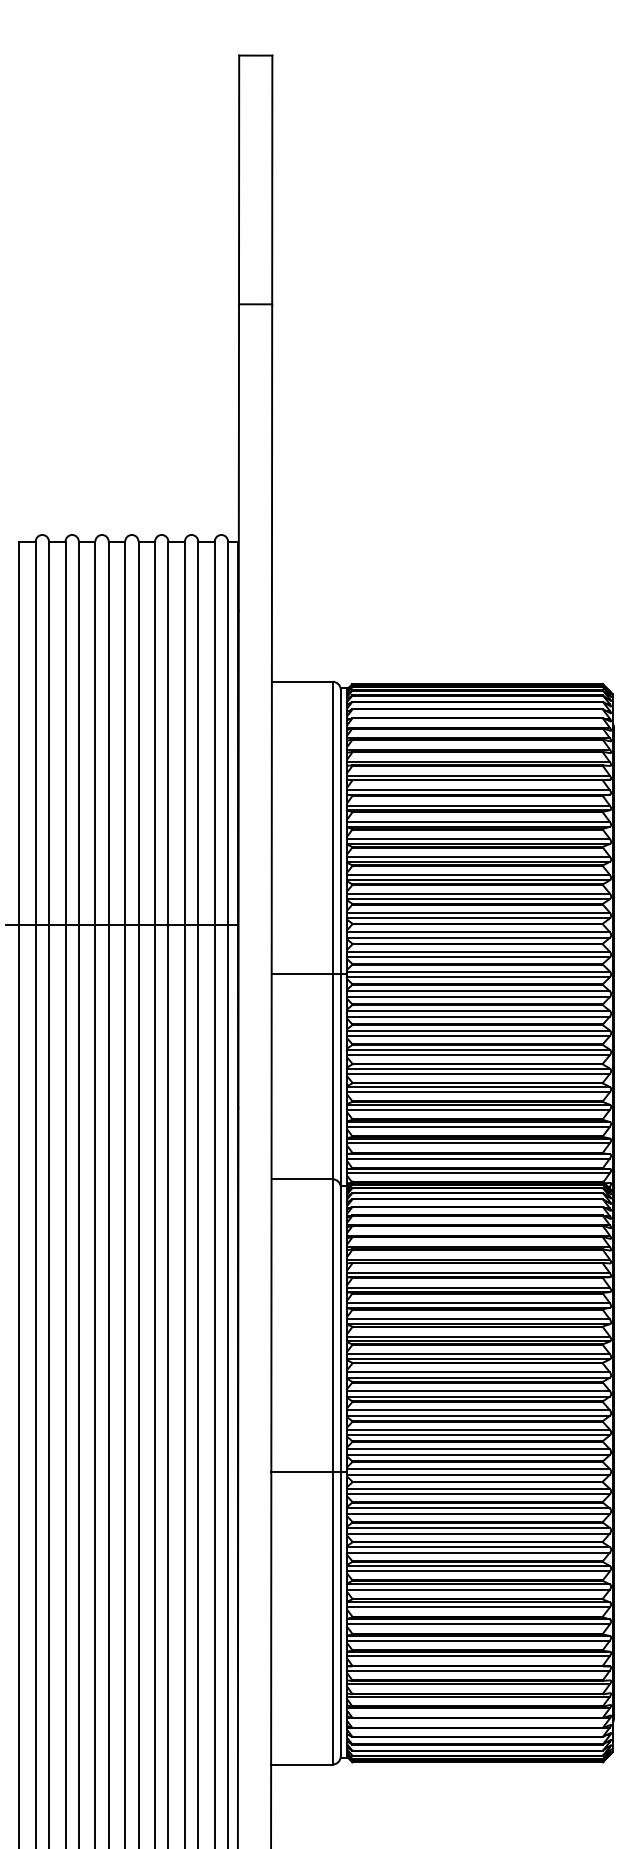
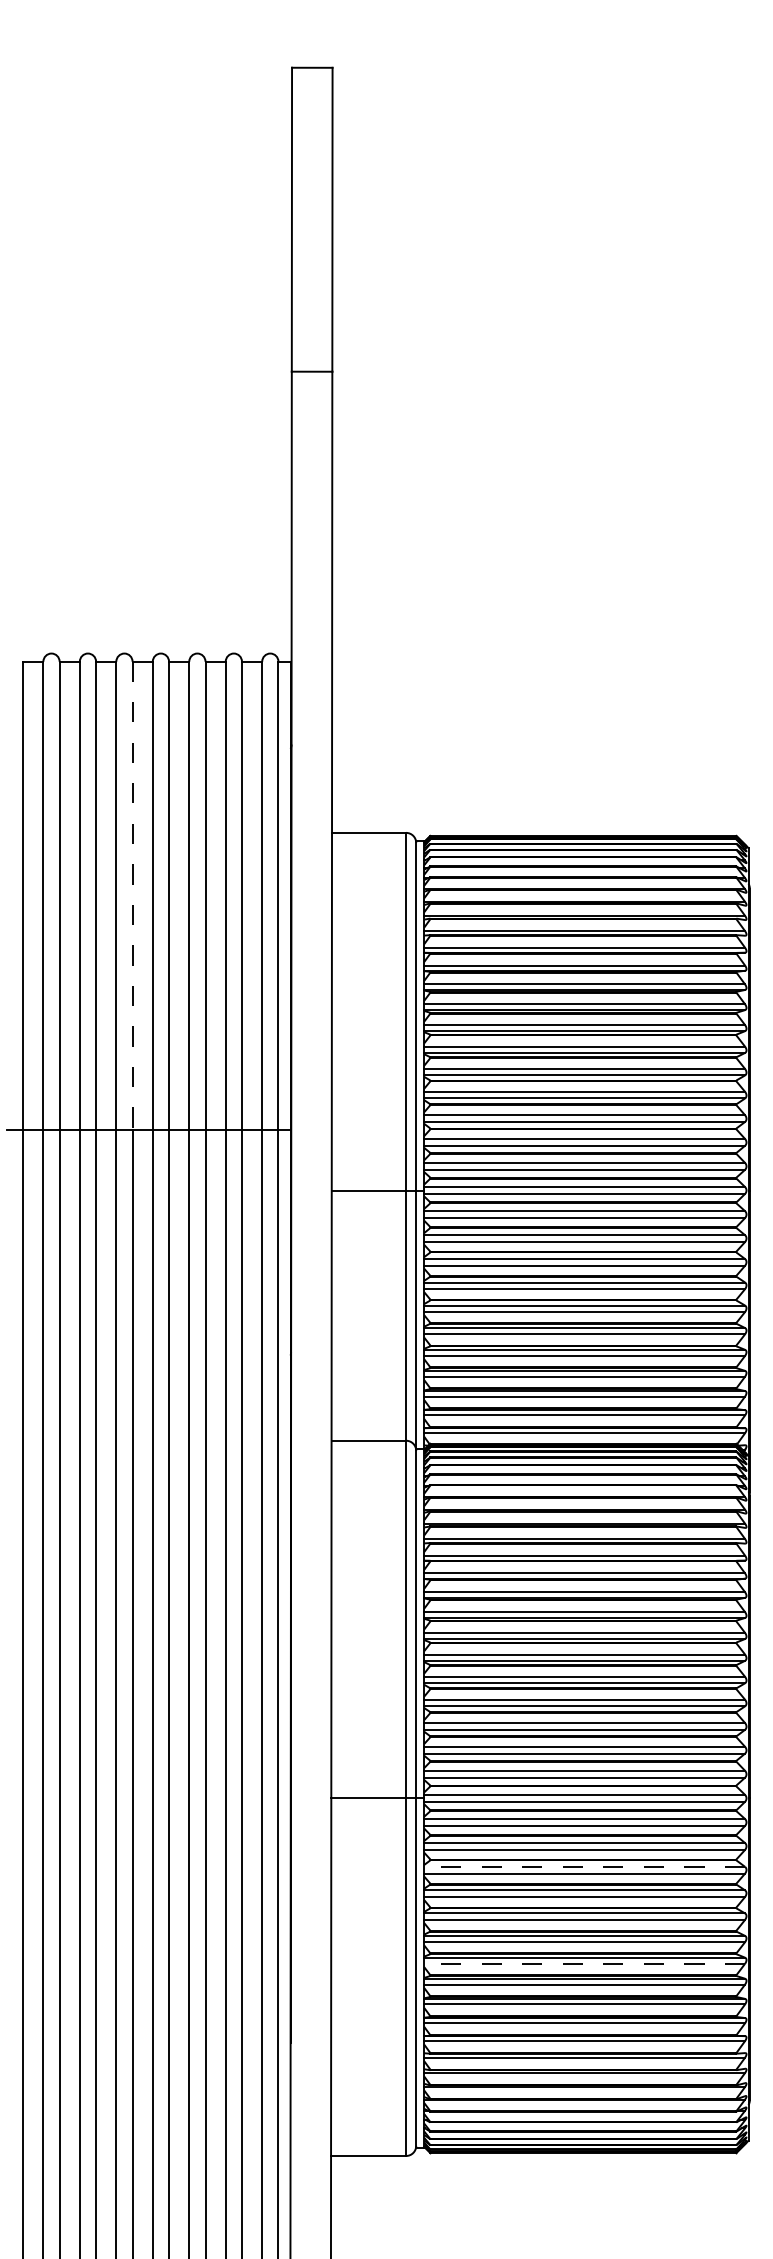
line: (108, 733) -> (132, 896), solid -> dashed
line: (478, 1527) -> (584, 1866), solid -> dashed
line: (478, 1607) -> (584, 1963), solid -> dashed

